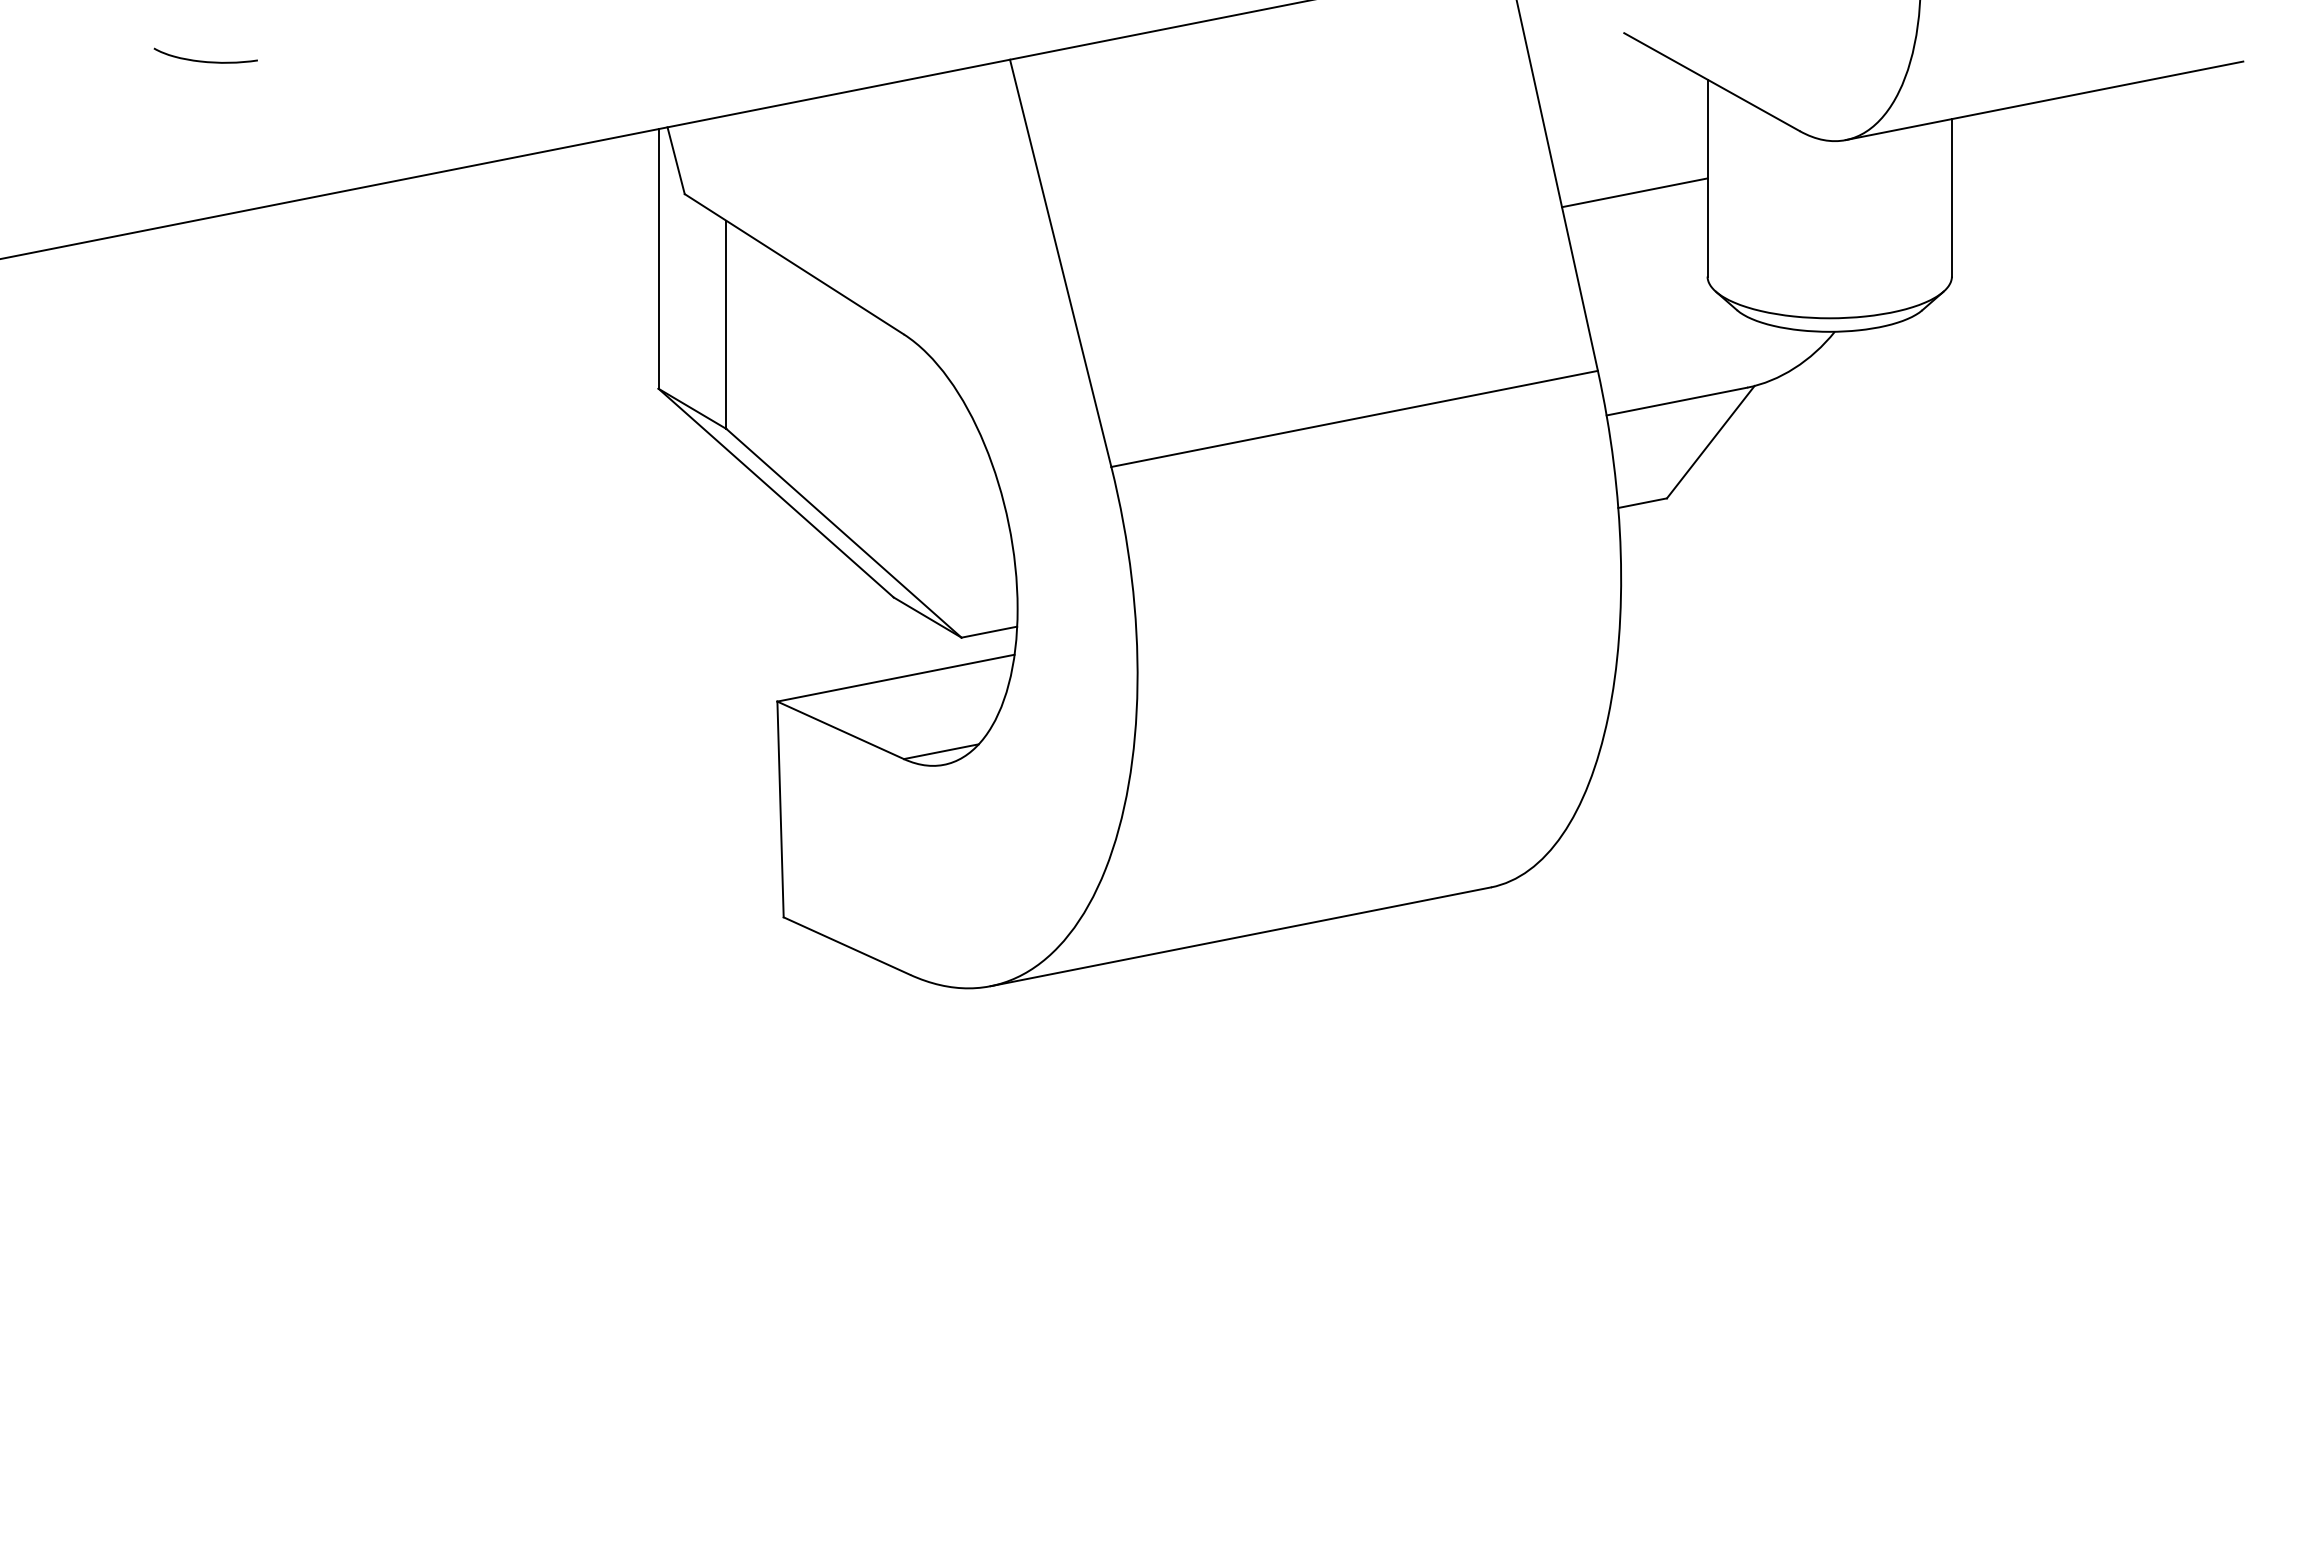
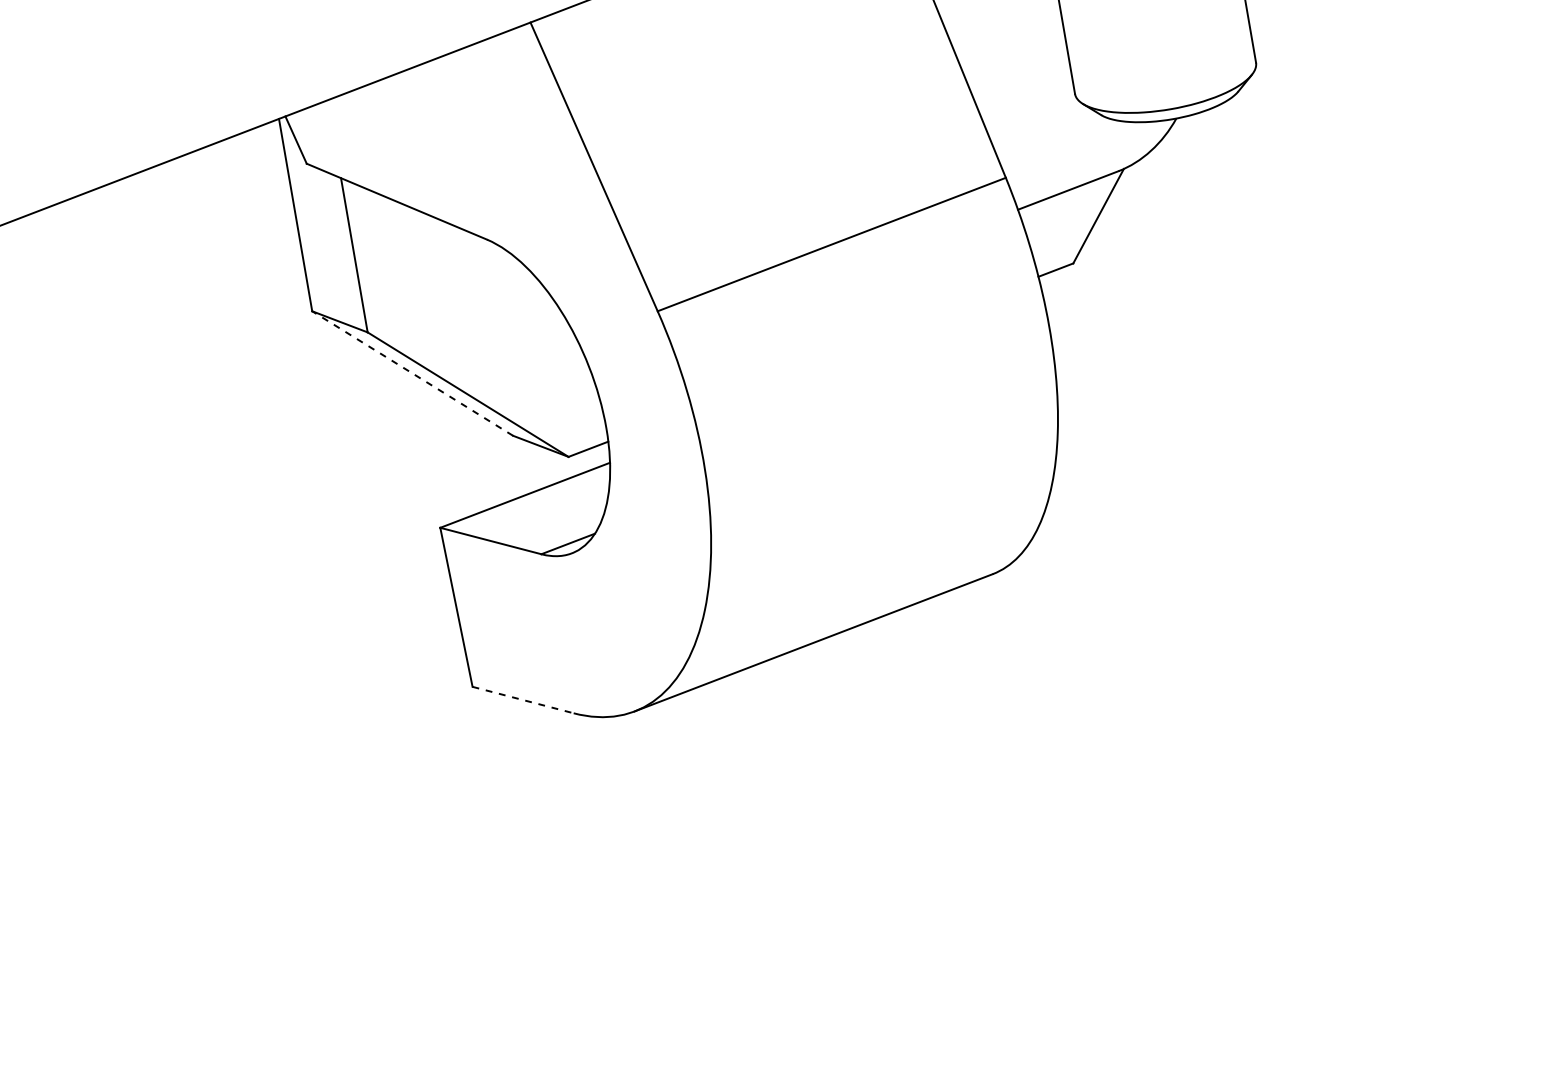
line: (1634, 192) -> (1010, 41), removed
line: (775, 492) -> (412, 373), solid -> dashed
line: (847, 946) -> (523, 700), solid -> dashed

